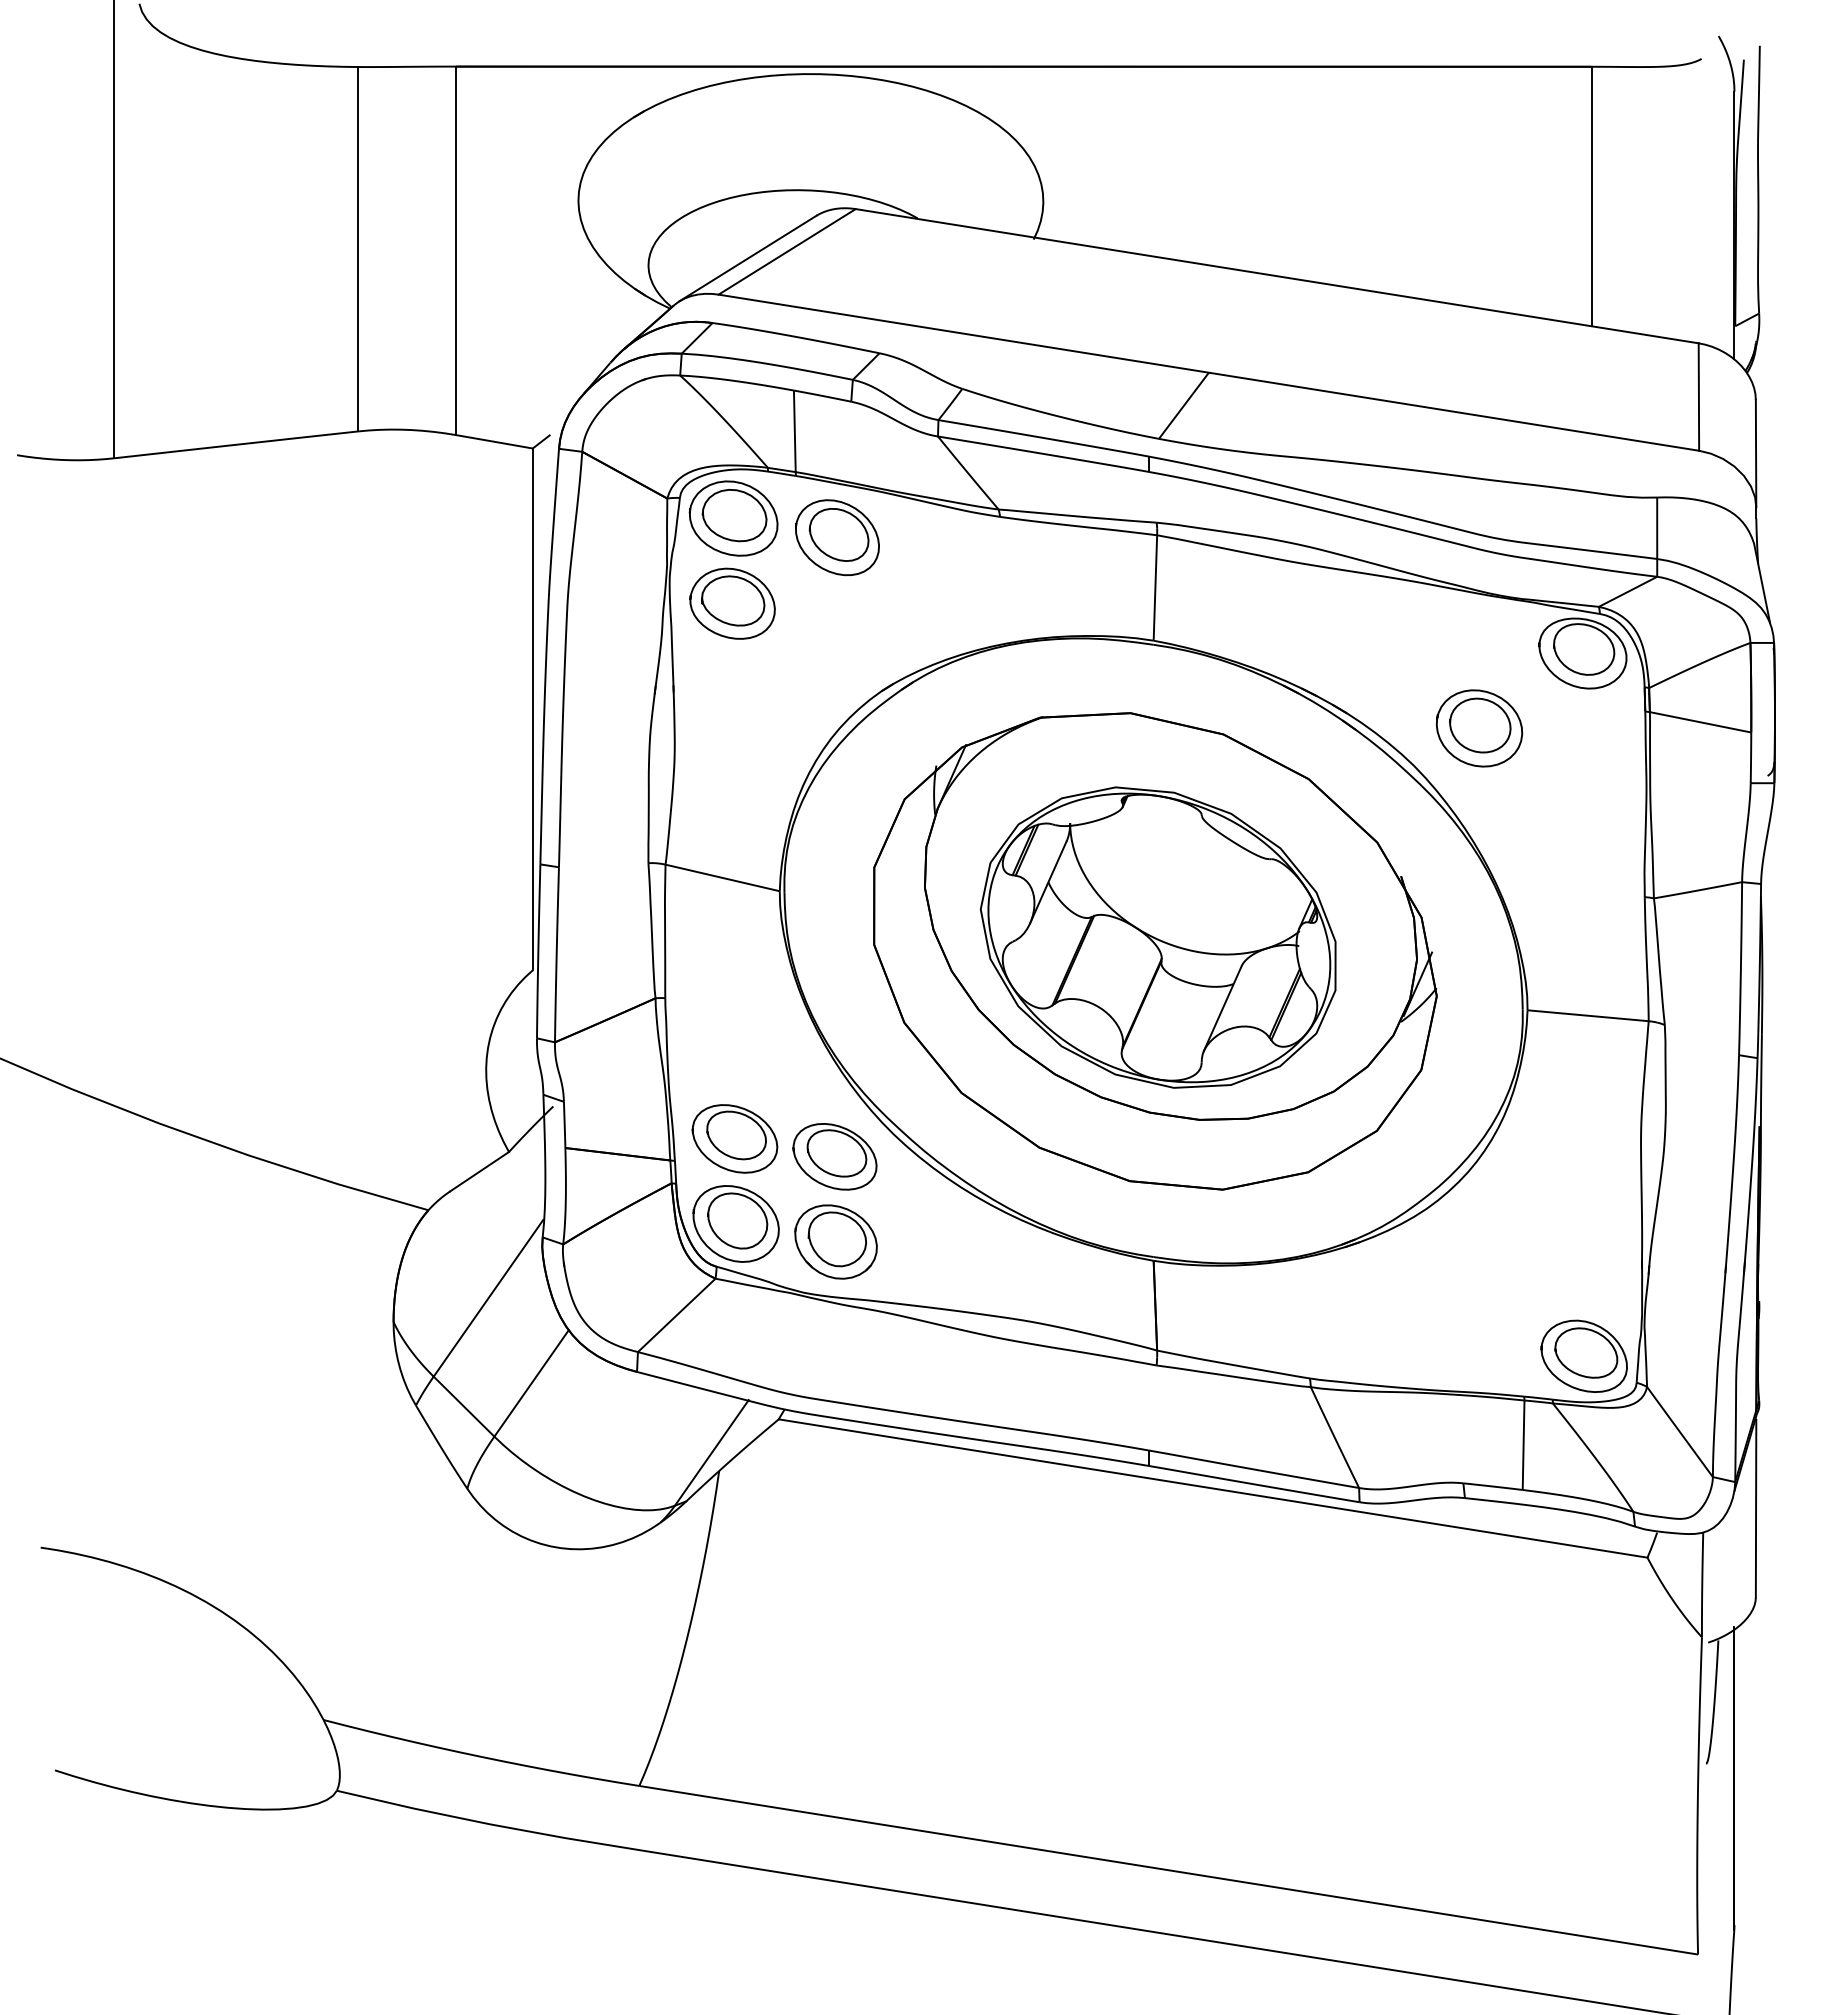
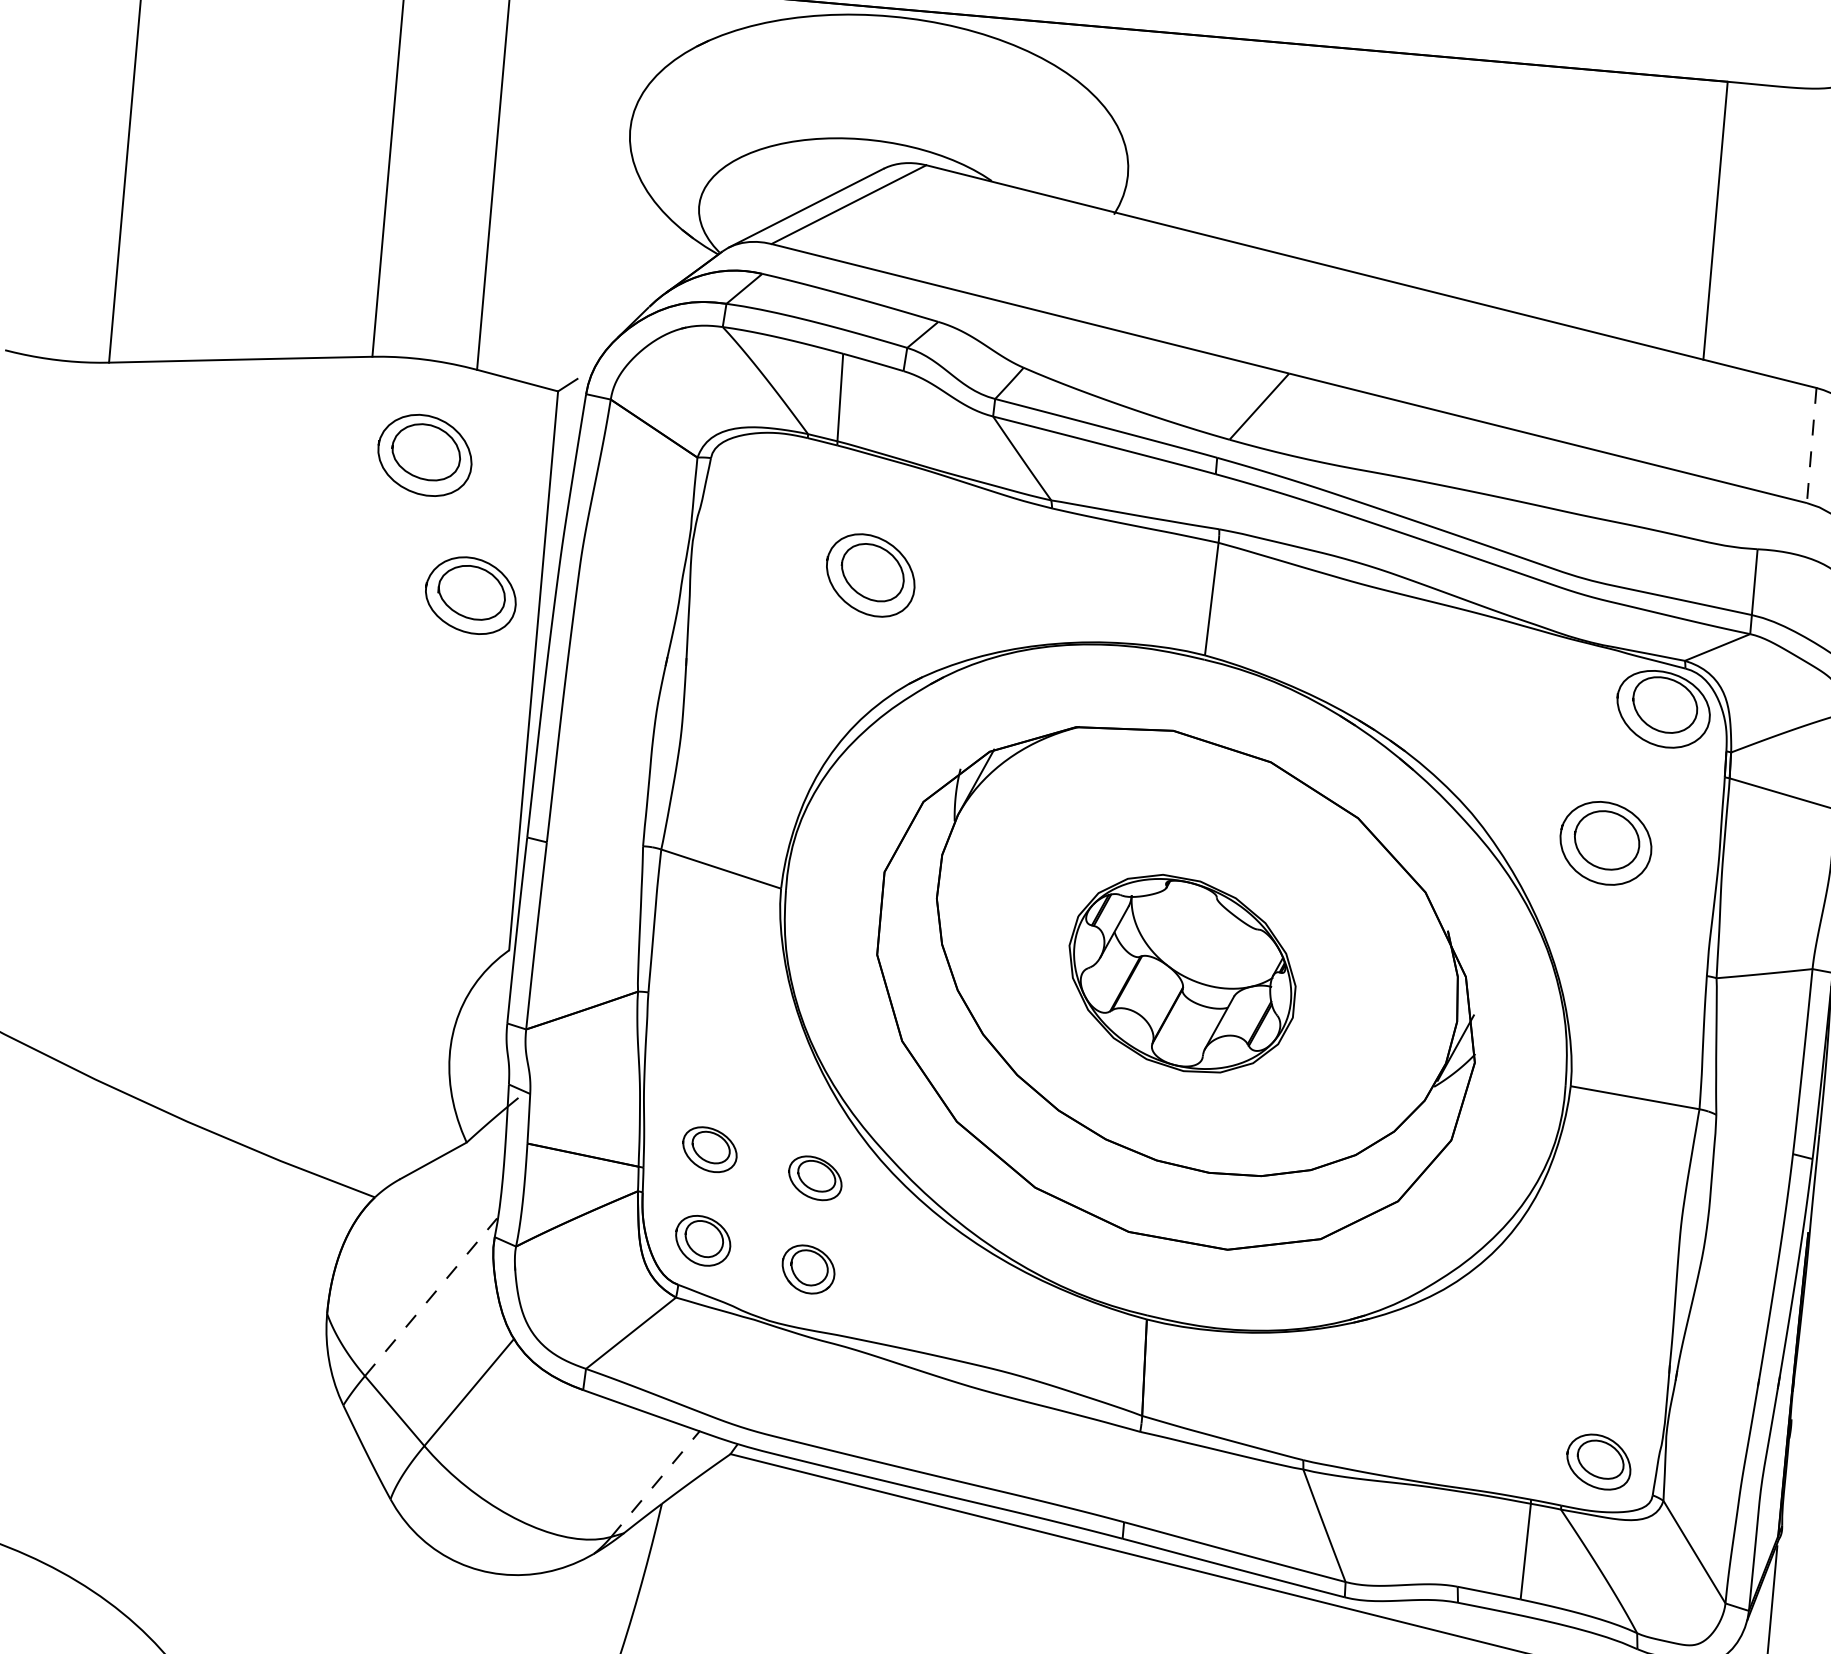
line: (1698, 397) -> (1811, 445), solid -> dashed
part: (733, 518) -> (424, 455), moved
part: (837, 537) -> (870, 575), moved
part: (732, 603) -> (470, 595), moved
part: (1479, 728) -> (1605, 843), moved
part: (1157, 937) -> (1181, 973), size x0.6
part: (734, 1138) -> (709, 1149), size x0.6
part: (834, 1156) -> (814, 1177), size x0.6
part: (735, 1223) -> (702, 1240), size x0.6
part: (835, 1241) -> (807, 1268), size x0.6
line: (488, 1298) -> (431, 1297), solid -> dashed
part: (1583, 1355) -> (1598, 1461), size x0.7
line: (712, 1452) -> (656, 1483), solid -> dashed

